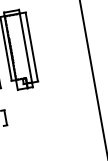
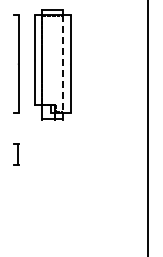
line: (25, 48) -> (62, 64), solid -> dashed

